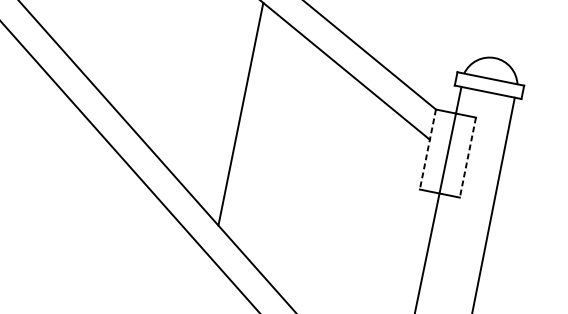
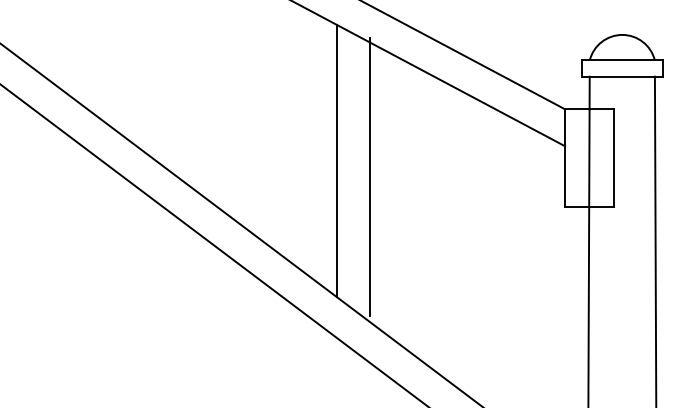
line: (264, 132) -> (369, 176), added
line: (428, 149) -> (565, 158), dashed -> solid
line: (468, 157) -> (614, 158), dashed -> solid

